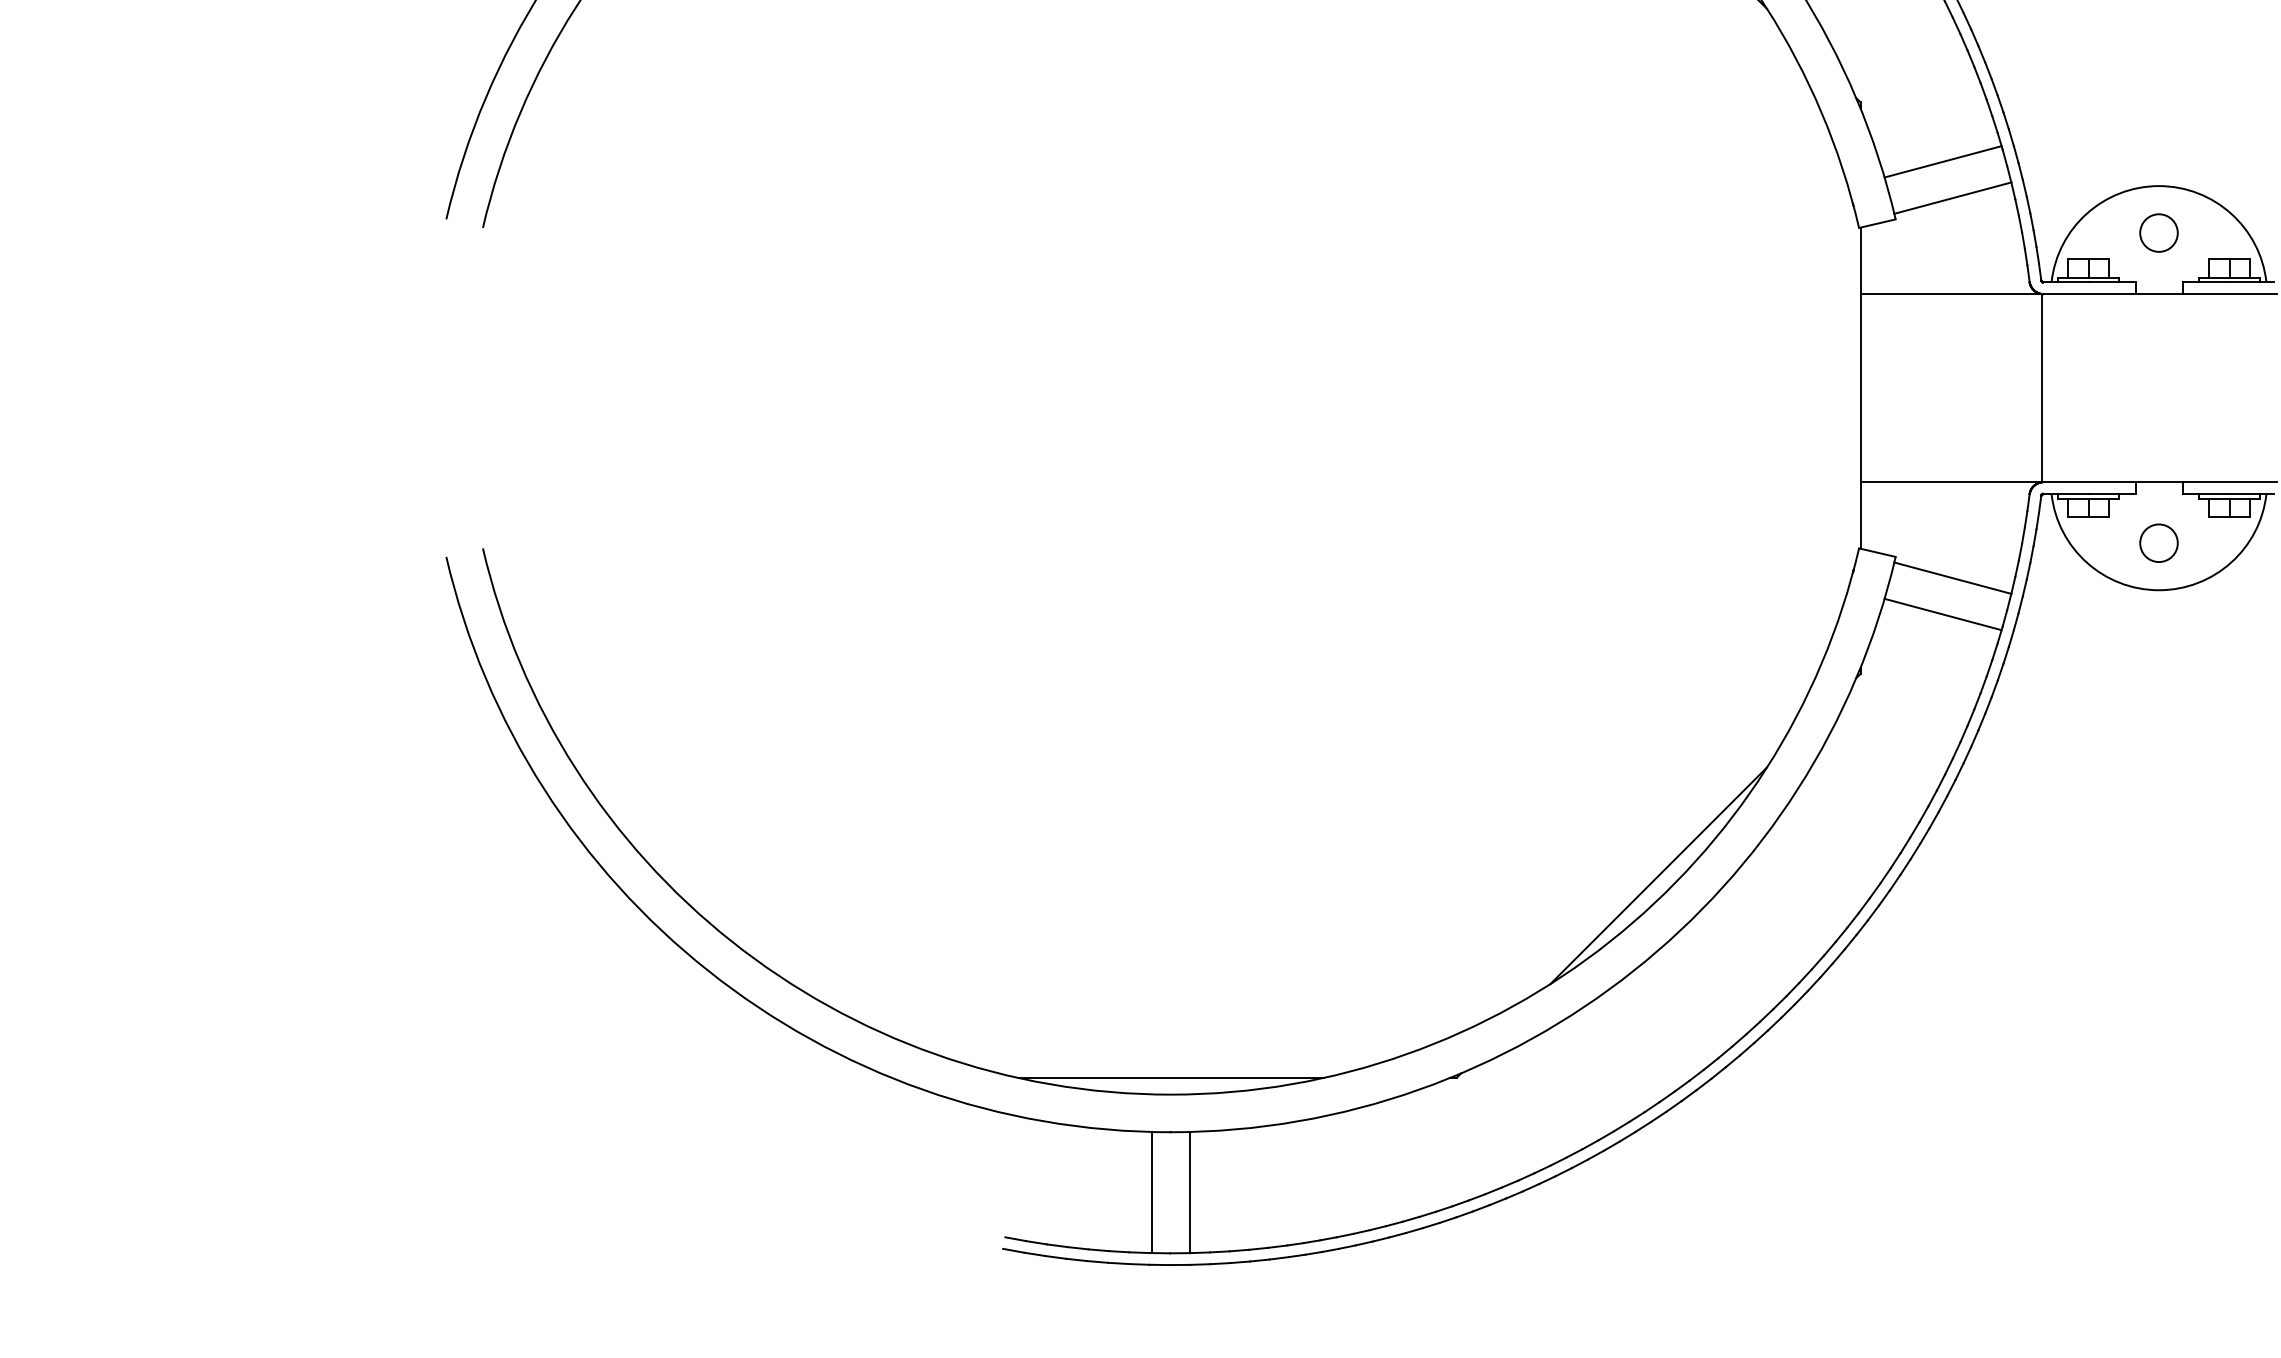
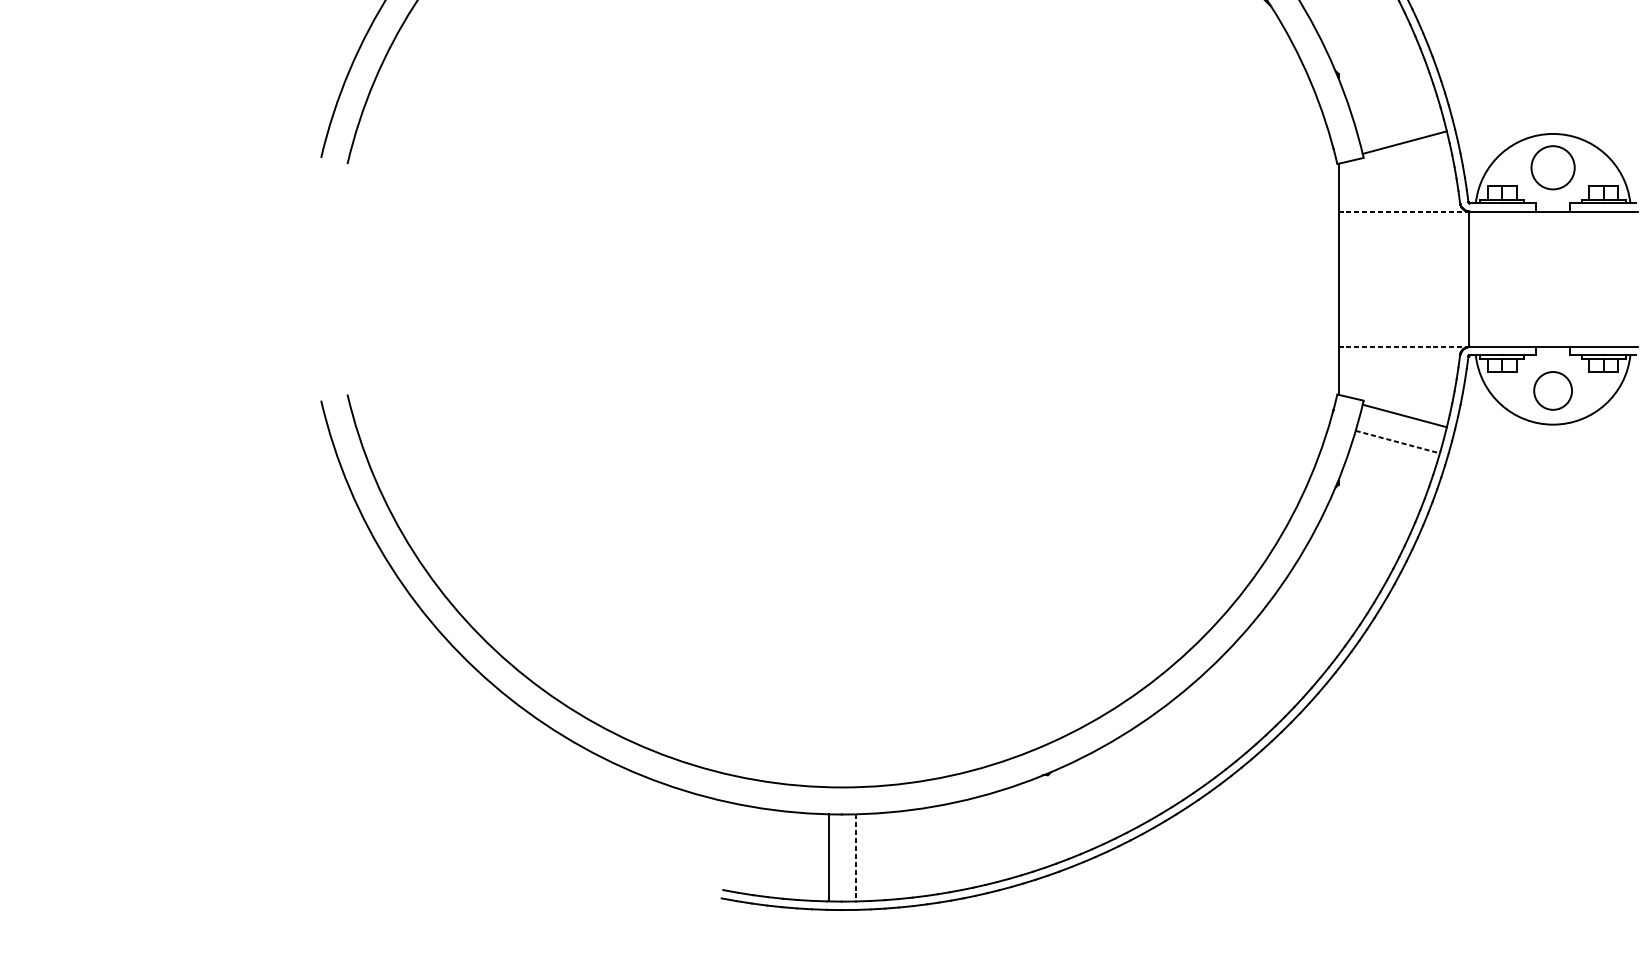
line: (1942, 161) -> (1397, 116), removed
circle: (2158, 232) -> (1552, 167), size x1.6
line: (1951, 294) -> (1403, 211), solid -> dashed
line: (1951, 482) -> (1403, 347), solid -> dashed
circle: (2158, 542) -> (1552, 390), size x1.4
line: (1943, 614) -> (1398, 442), solid -> dashed
line: (1658, 875) -> (1193, 629), removed
line: (1170, 1077) -> (842, 775), removed
line: (1189, 1192) -> (855, 857), solid -> dashed

